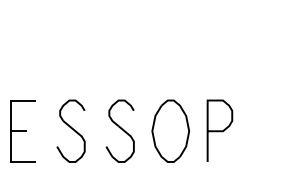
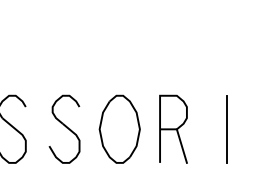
line: (269, 130) -> (227, 128), added
line: (227, 146) -> (181, 146), added

